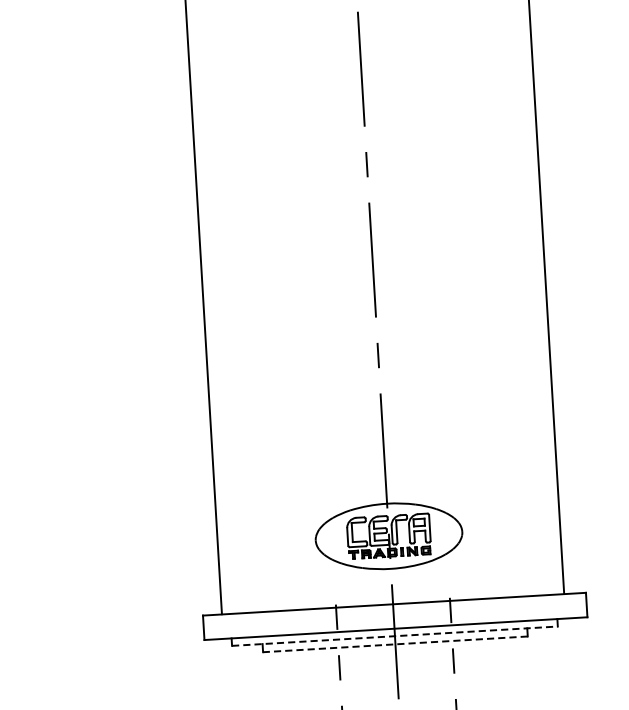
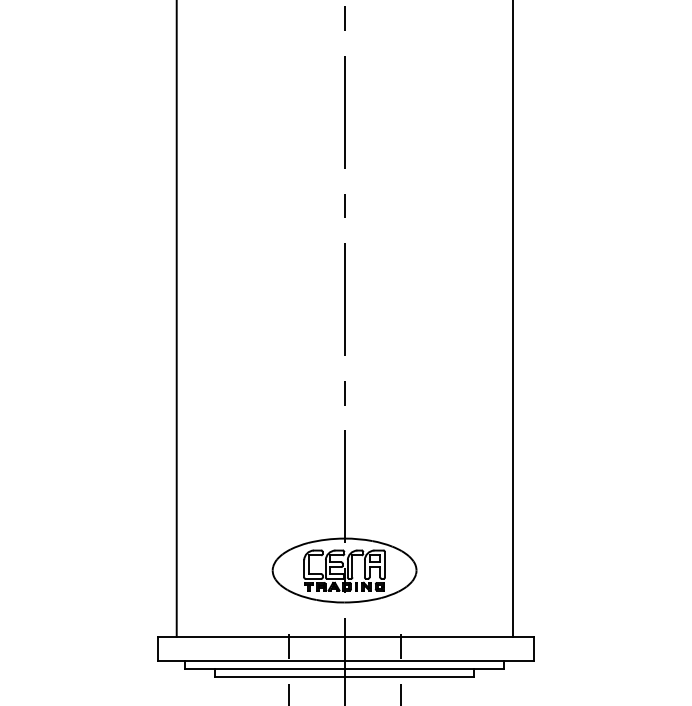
line: (394, 636) -> (344, 668), dashed -> solid
line: (395, 644) -> (344, 676), dashed -> solid

